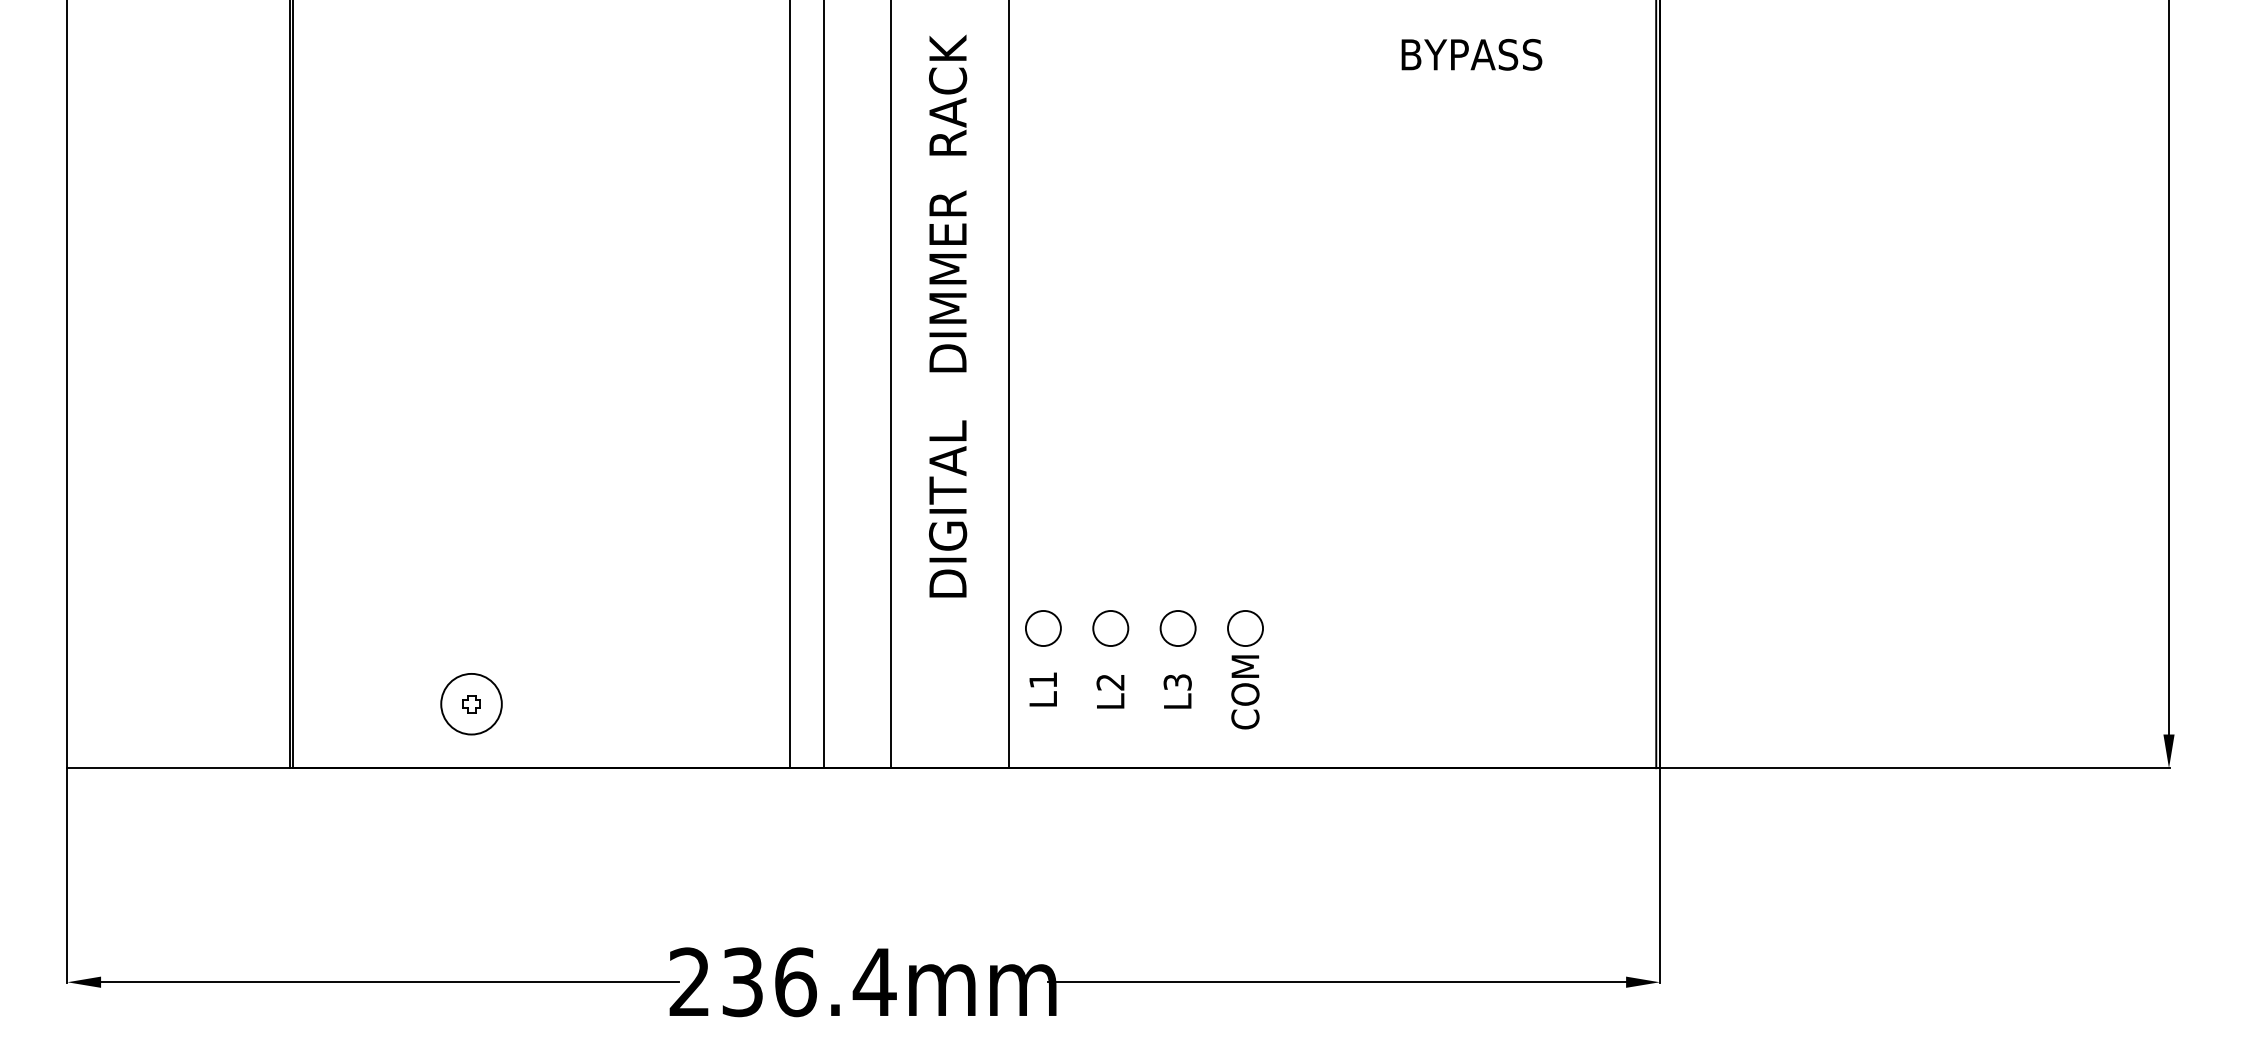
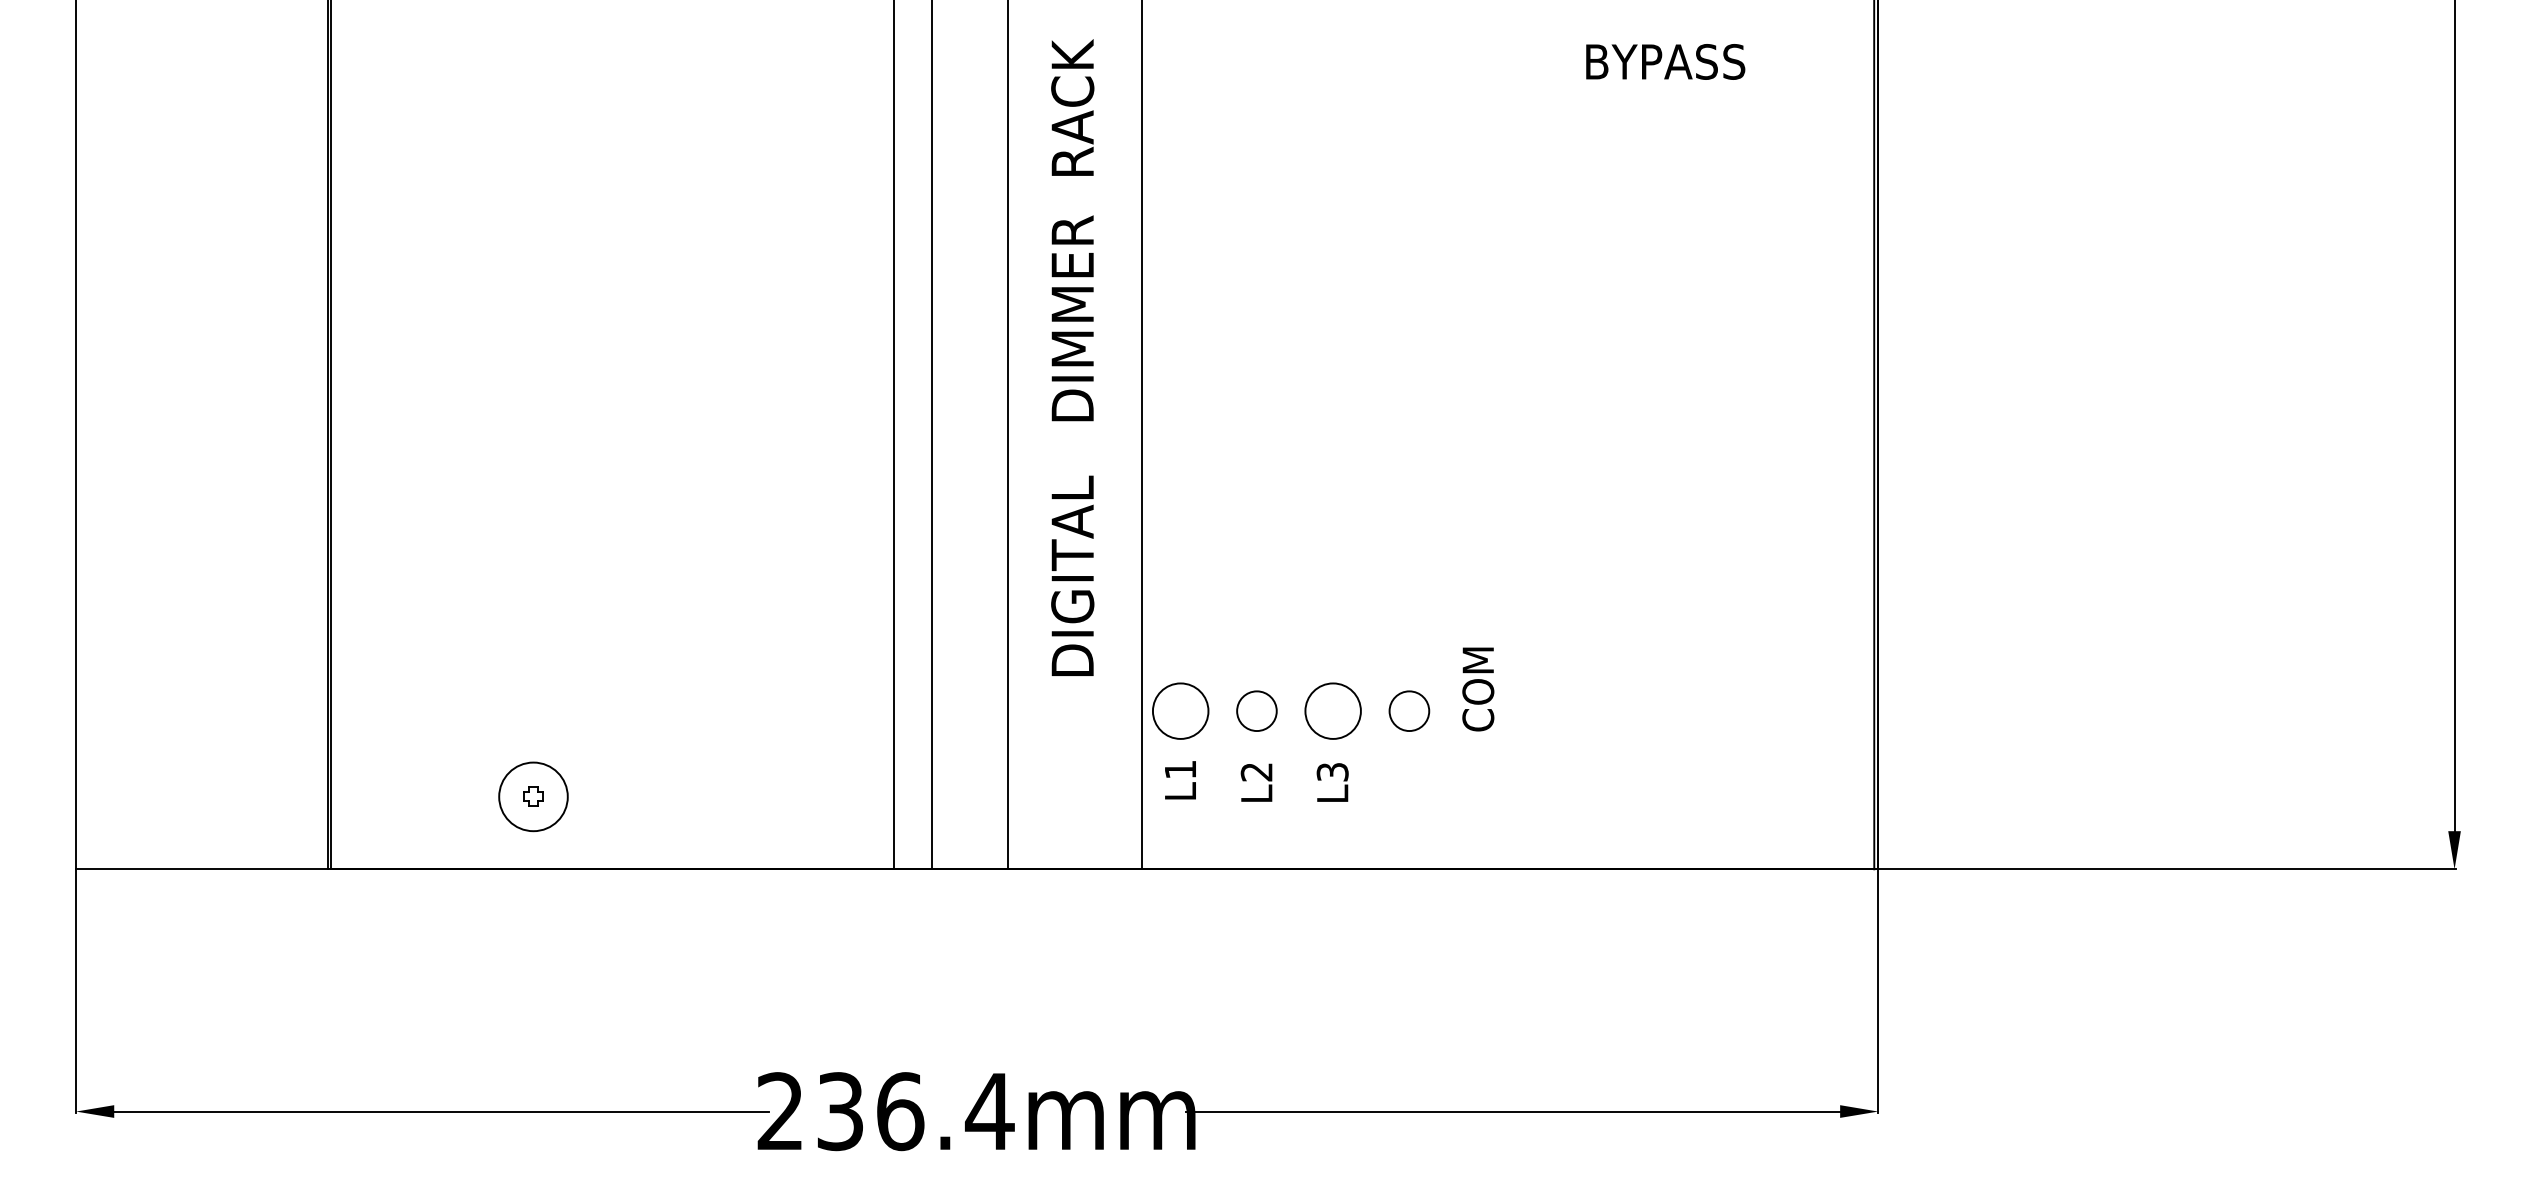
circle: (1043, 628) -> (1180, 711), size x1.4
circle: (1178, 628) -> (1333, 711), size x1.4
text: (1245, 692) -> (1478, 689), moved

